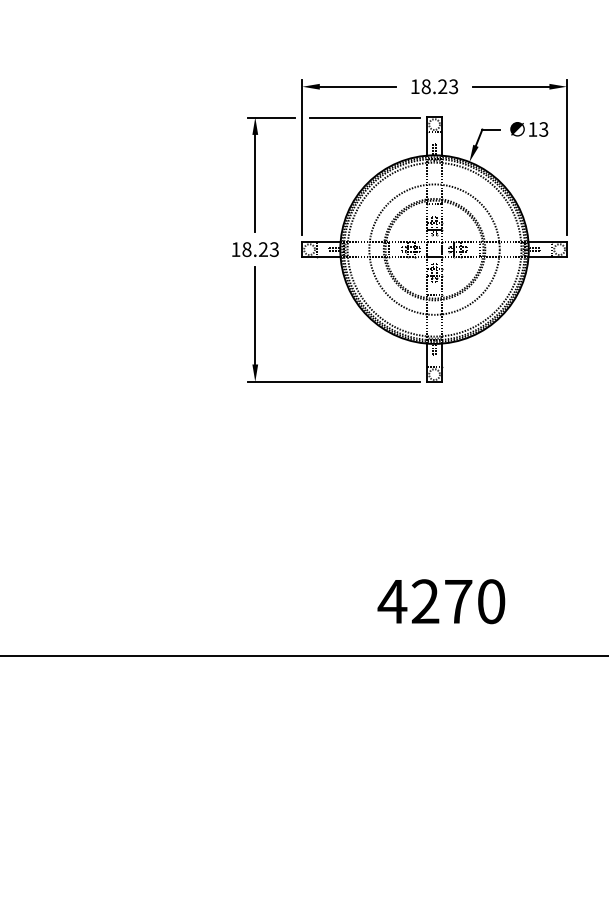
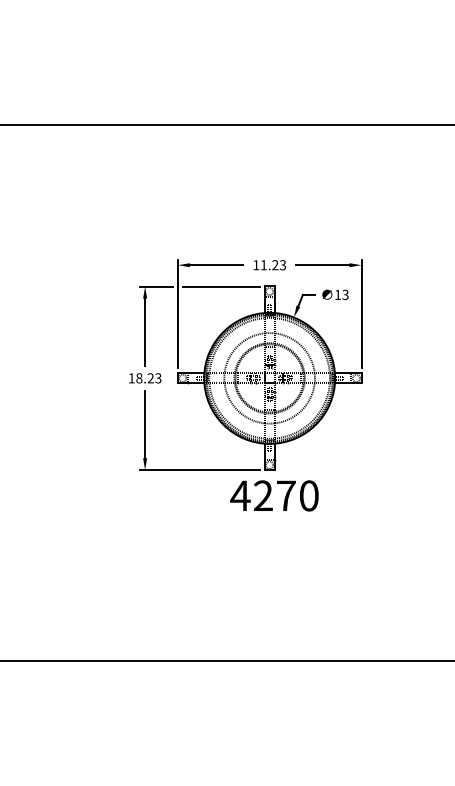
text: (425, 87) -> (263, 265), 18.23 -> 11.23
text: (441, 601) -> (274, 495), moved

